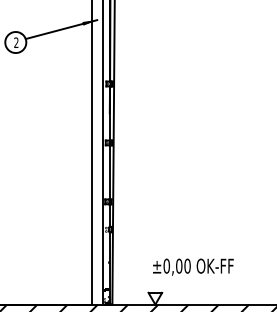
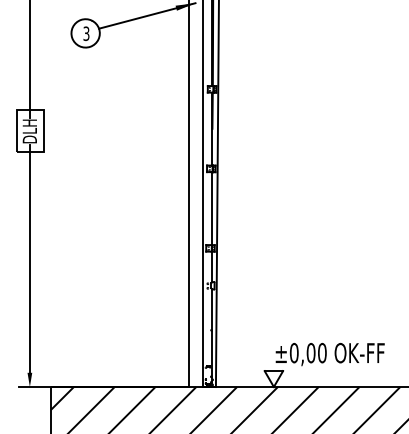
text: (16, 43) -> (86, 34), 2 -> 3
text: (192, 267) -> (329, 354), moved

